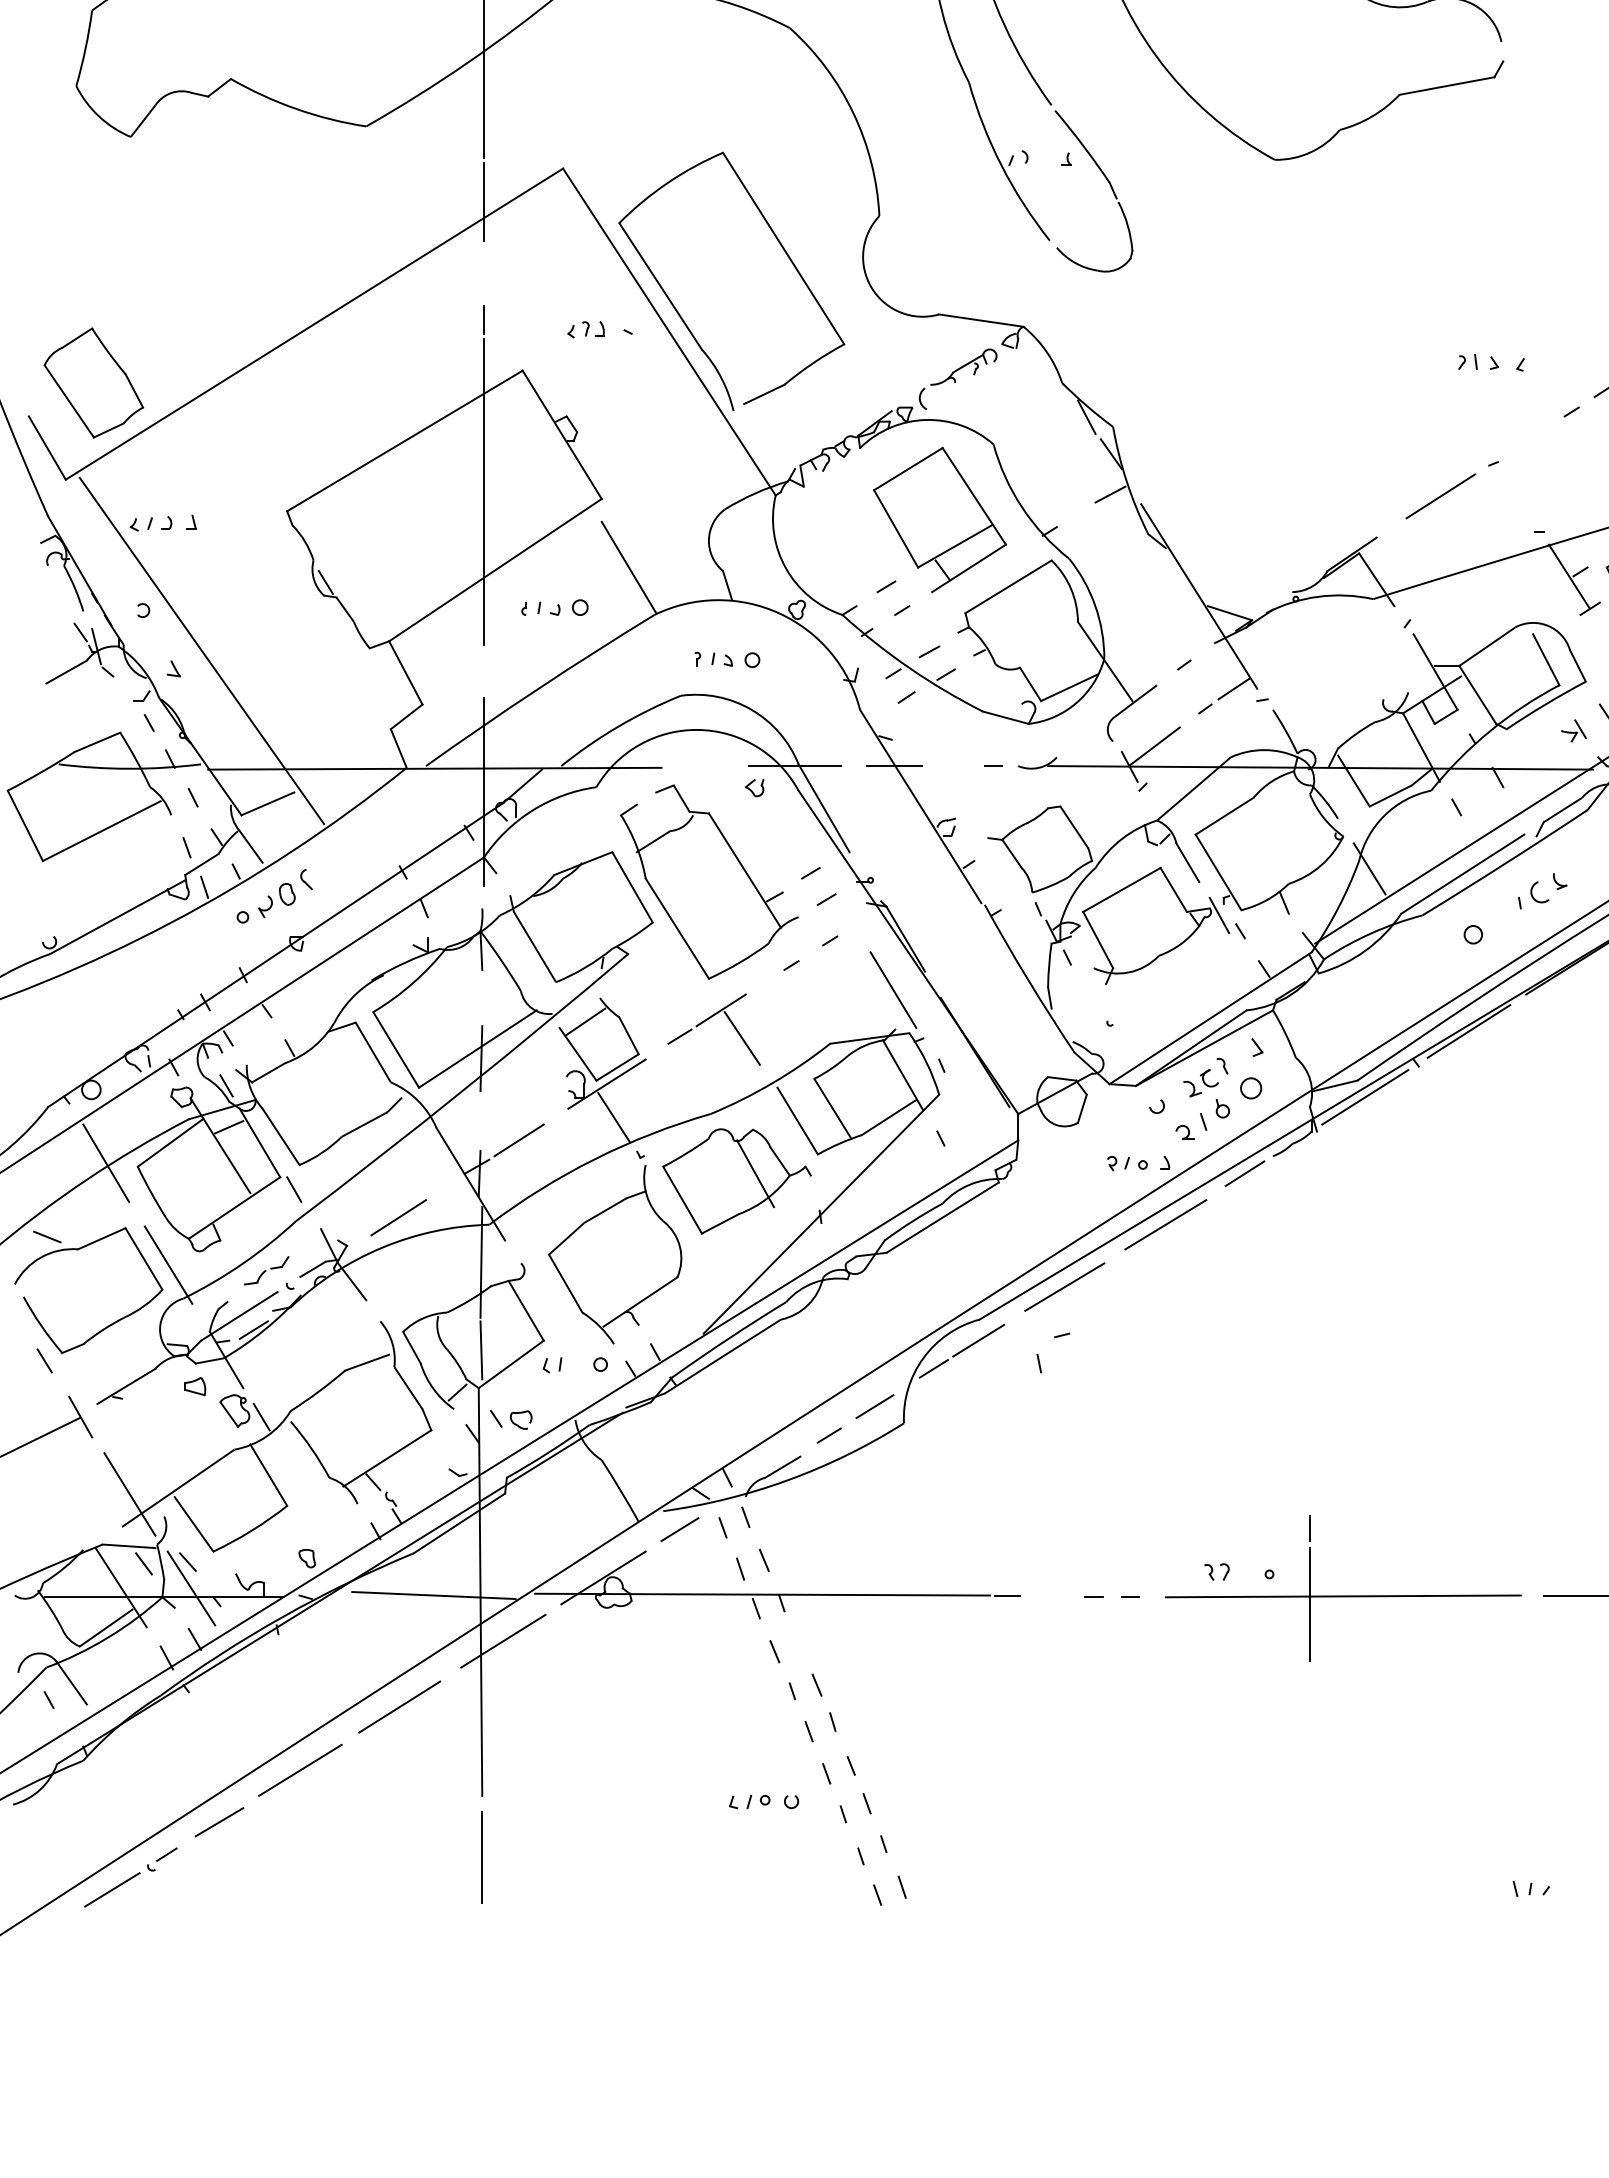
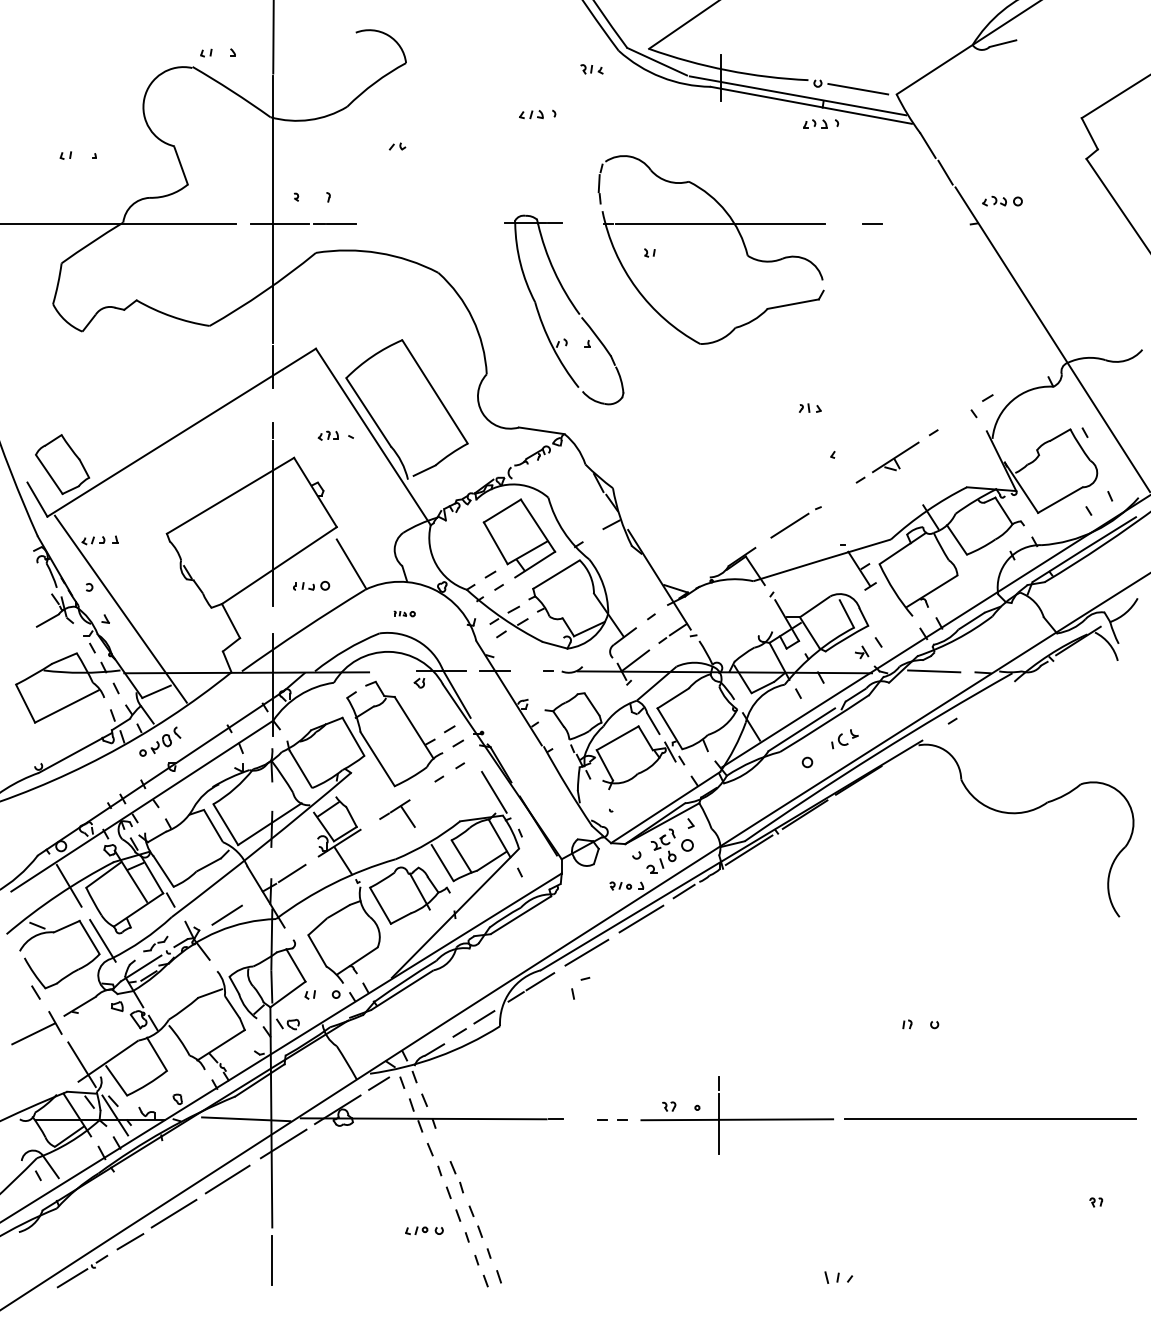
part: (1478, 360) -> (810, 407), moved
part: (727, 658) -> (404, 613), size x0.6
part: (714, 1029) -> (397, 813), size x0.7
part: (1530, 1888) -> (838, 1277), size x1.4

